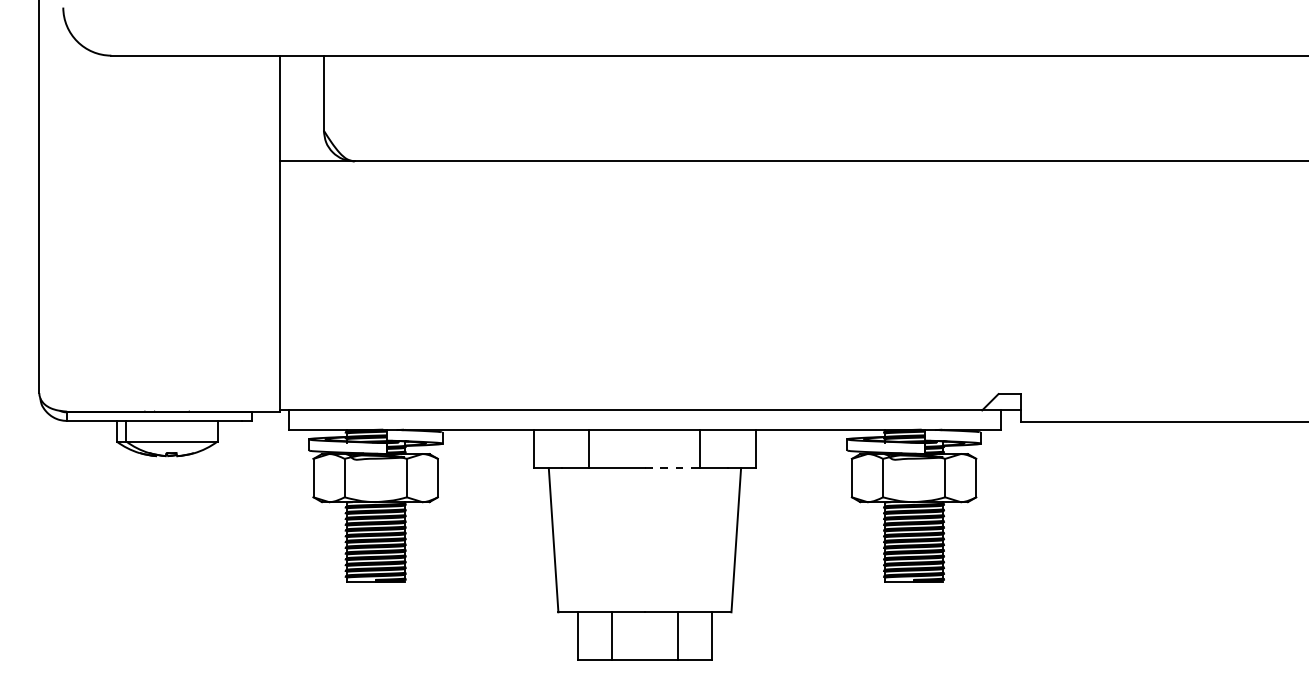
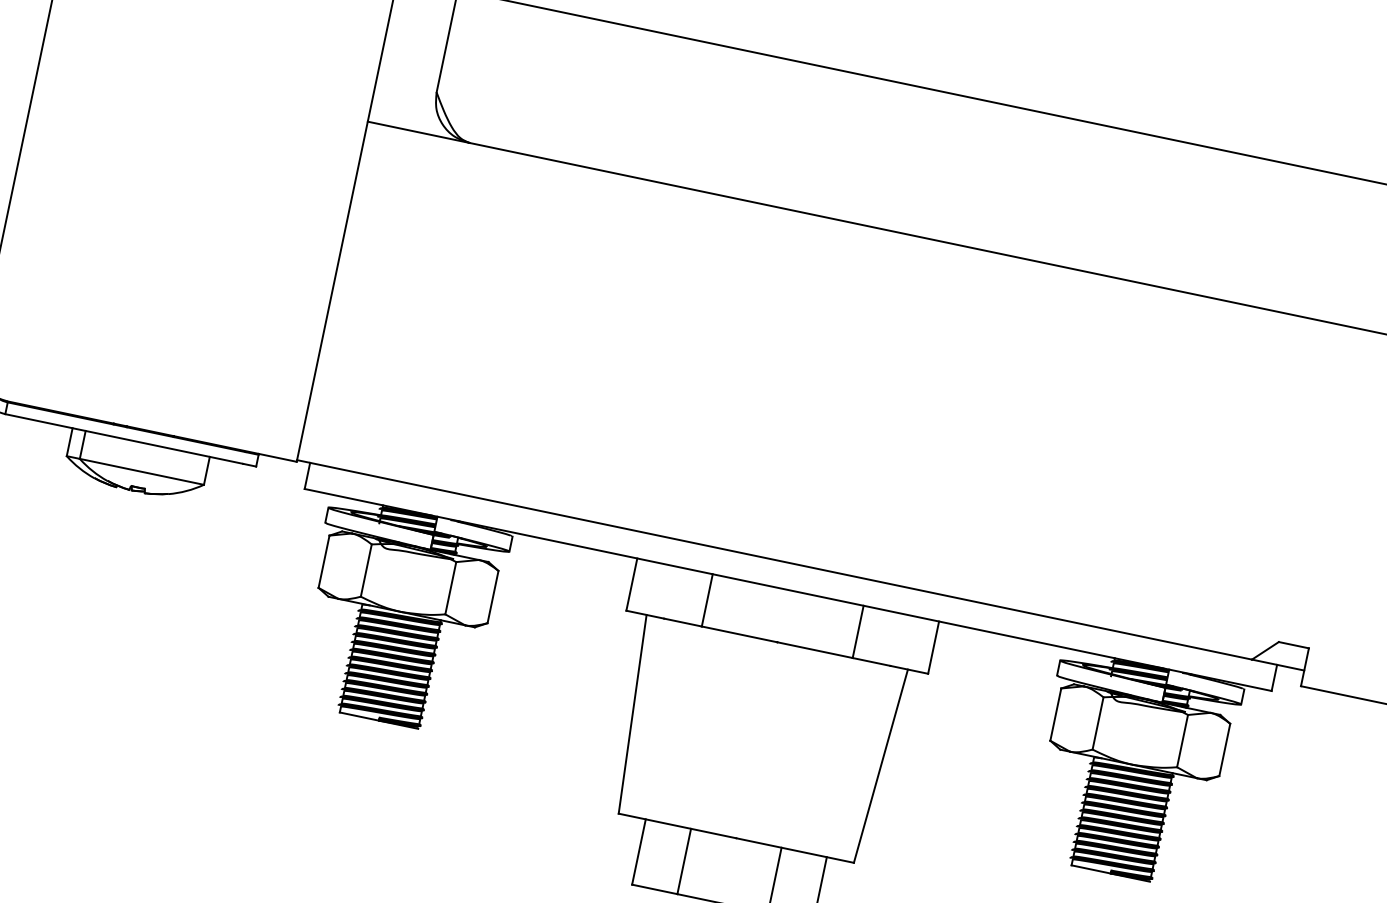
line: (672, 468) -> (814, 650), dashed -> solid

